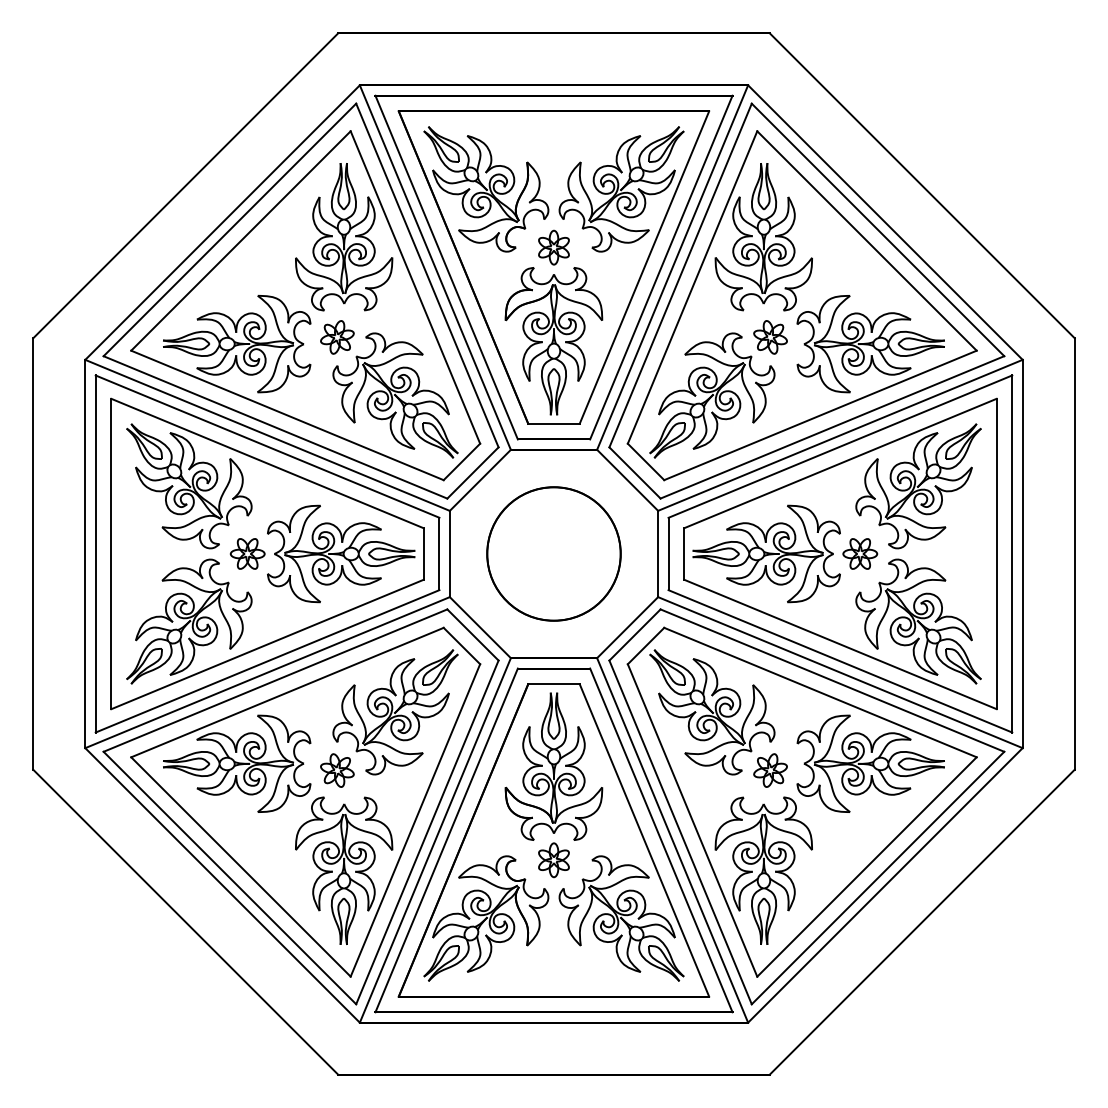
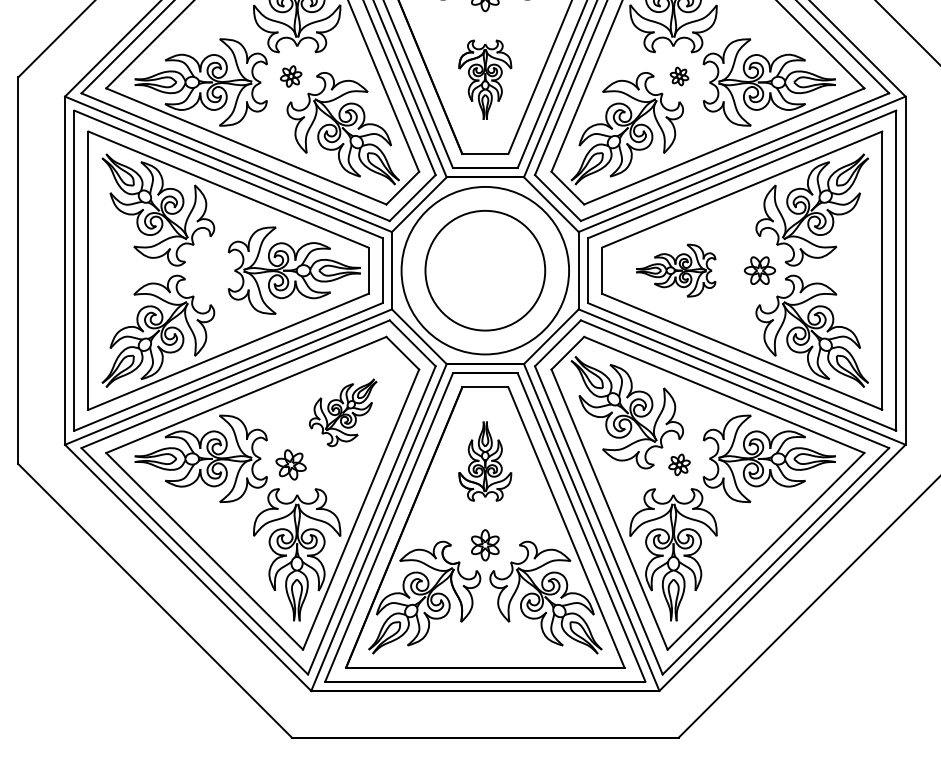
part: (337, 337) -> (291, 76), size x0.7
part: (770, 337) -> (679, 76), size x0.6
part: (553, 341) -> (484, 80), size x0.6
part: (247, 553) -> (210, 270), removed
circle: (553, 553) -> (484, 270), size x1.4
part: (766, 553) -> (675, 270), size x0.6
part: (395, 712) -> (343, 412), size x0.6
part: (553, 766) -> (484, 461), size x0.6
part: (770, 770) -> (679, 464), size x0.7

